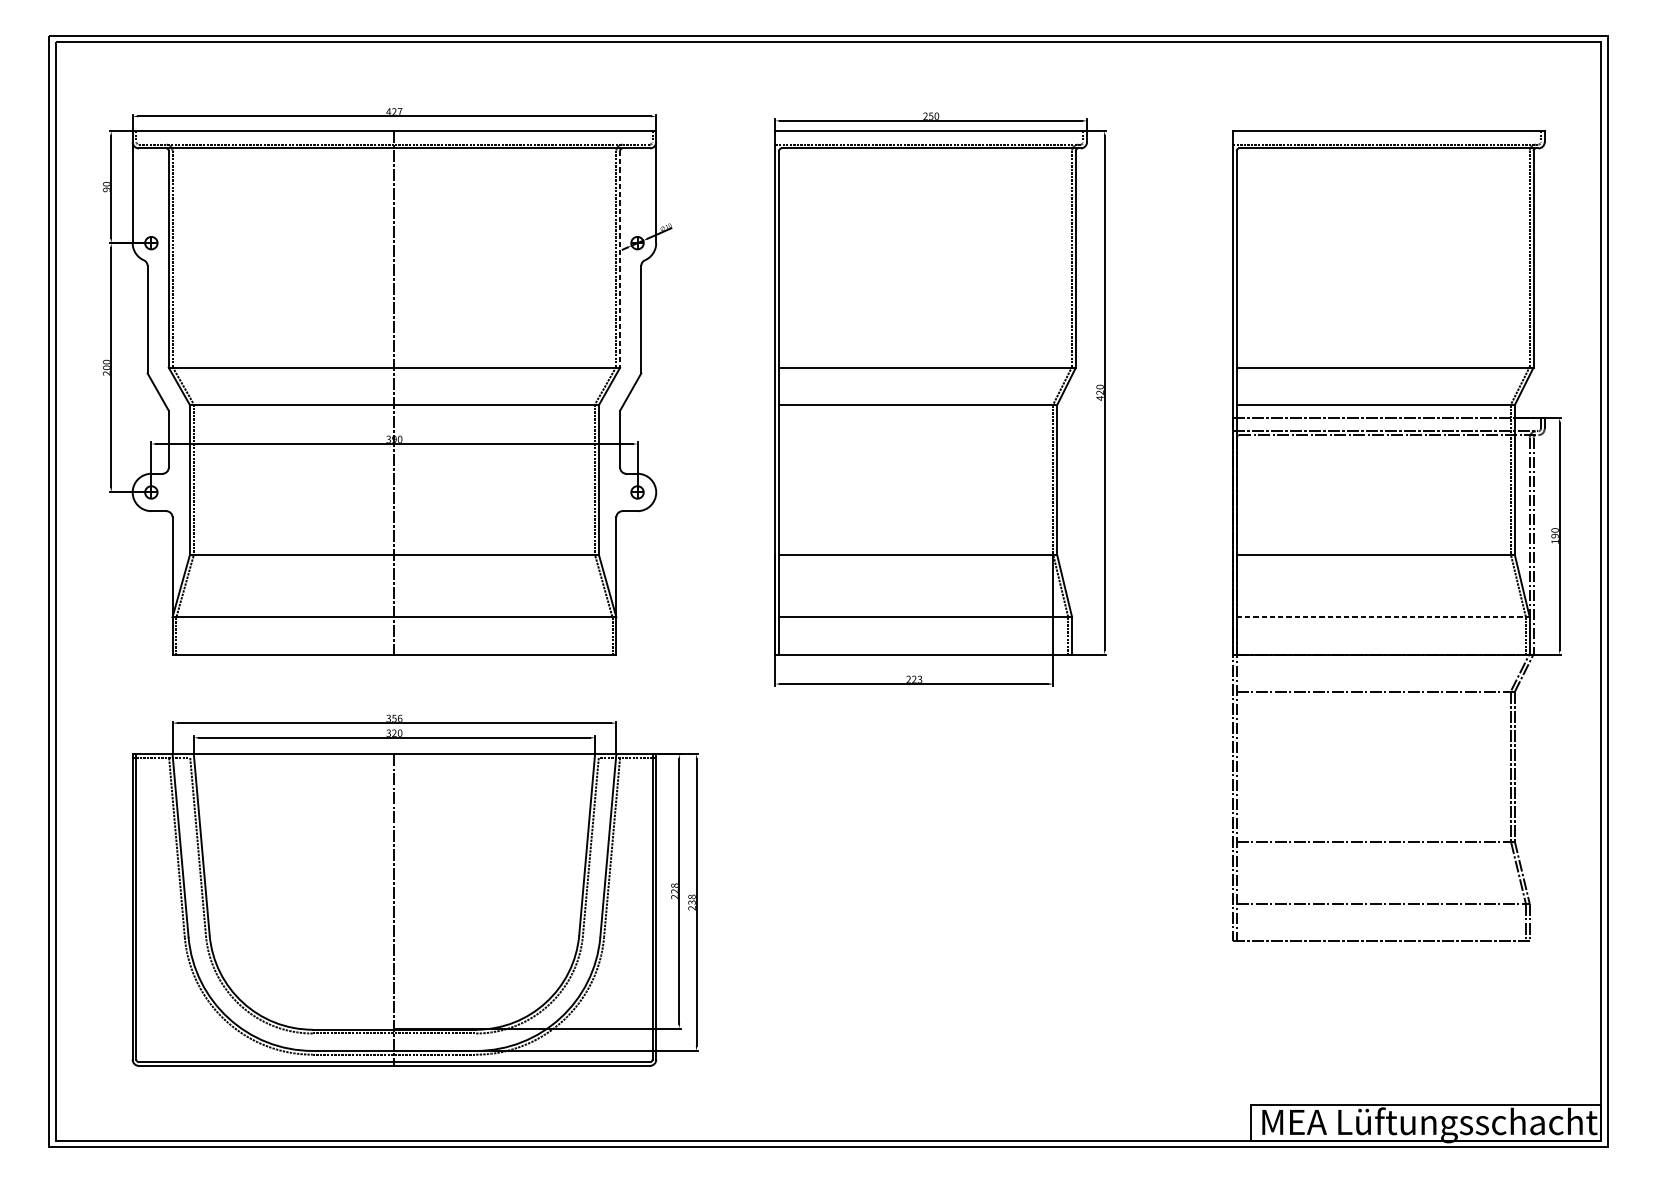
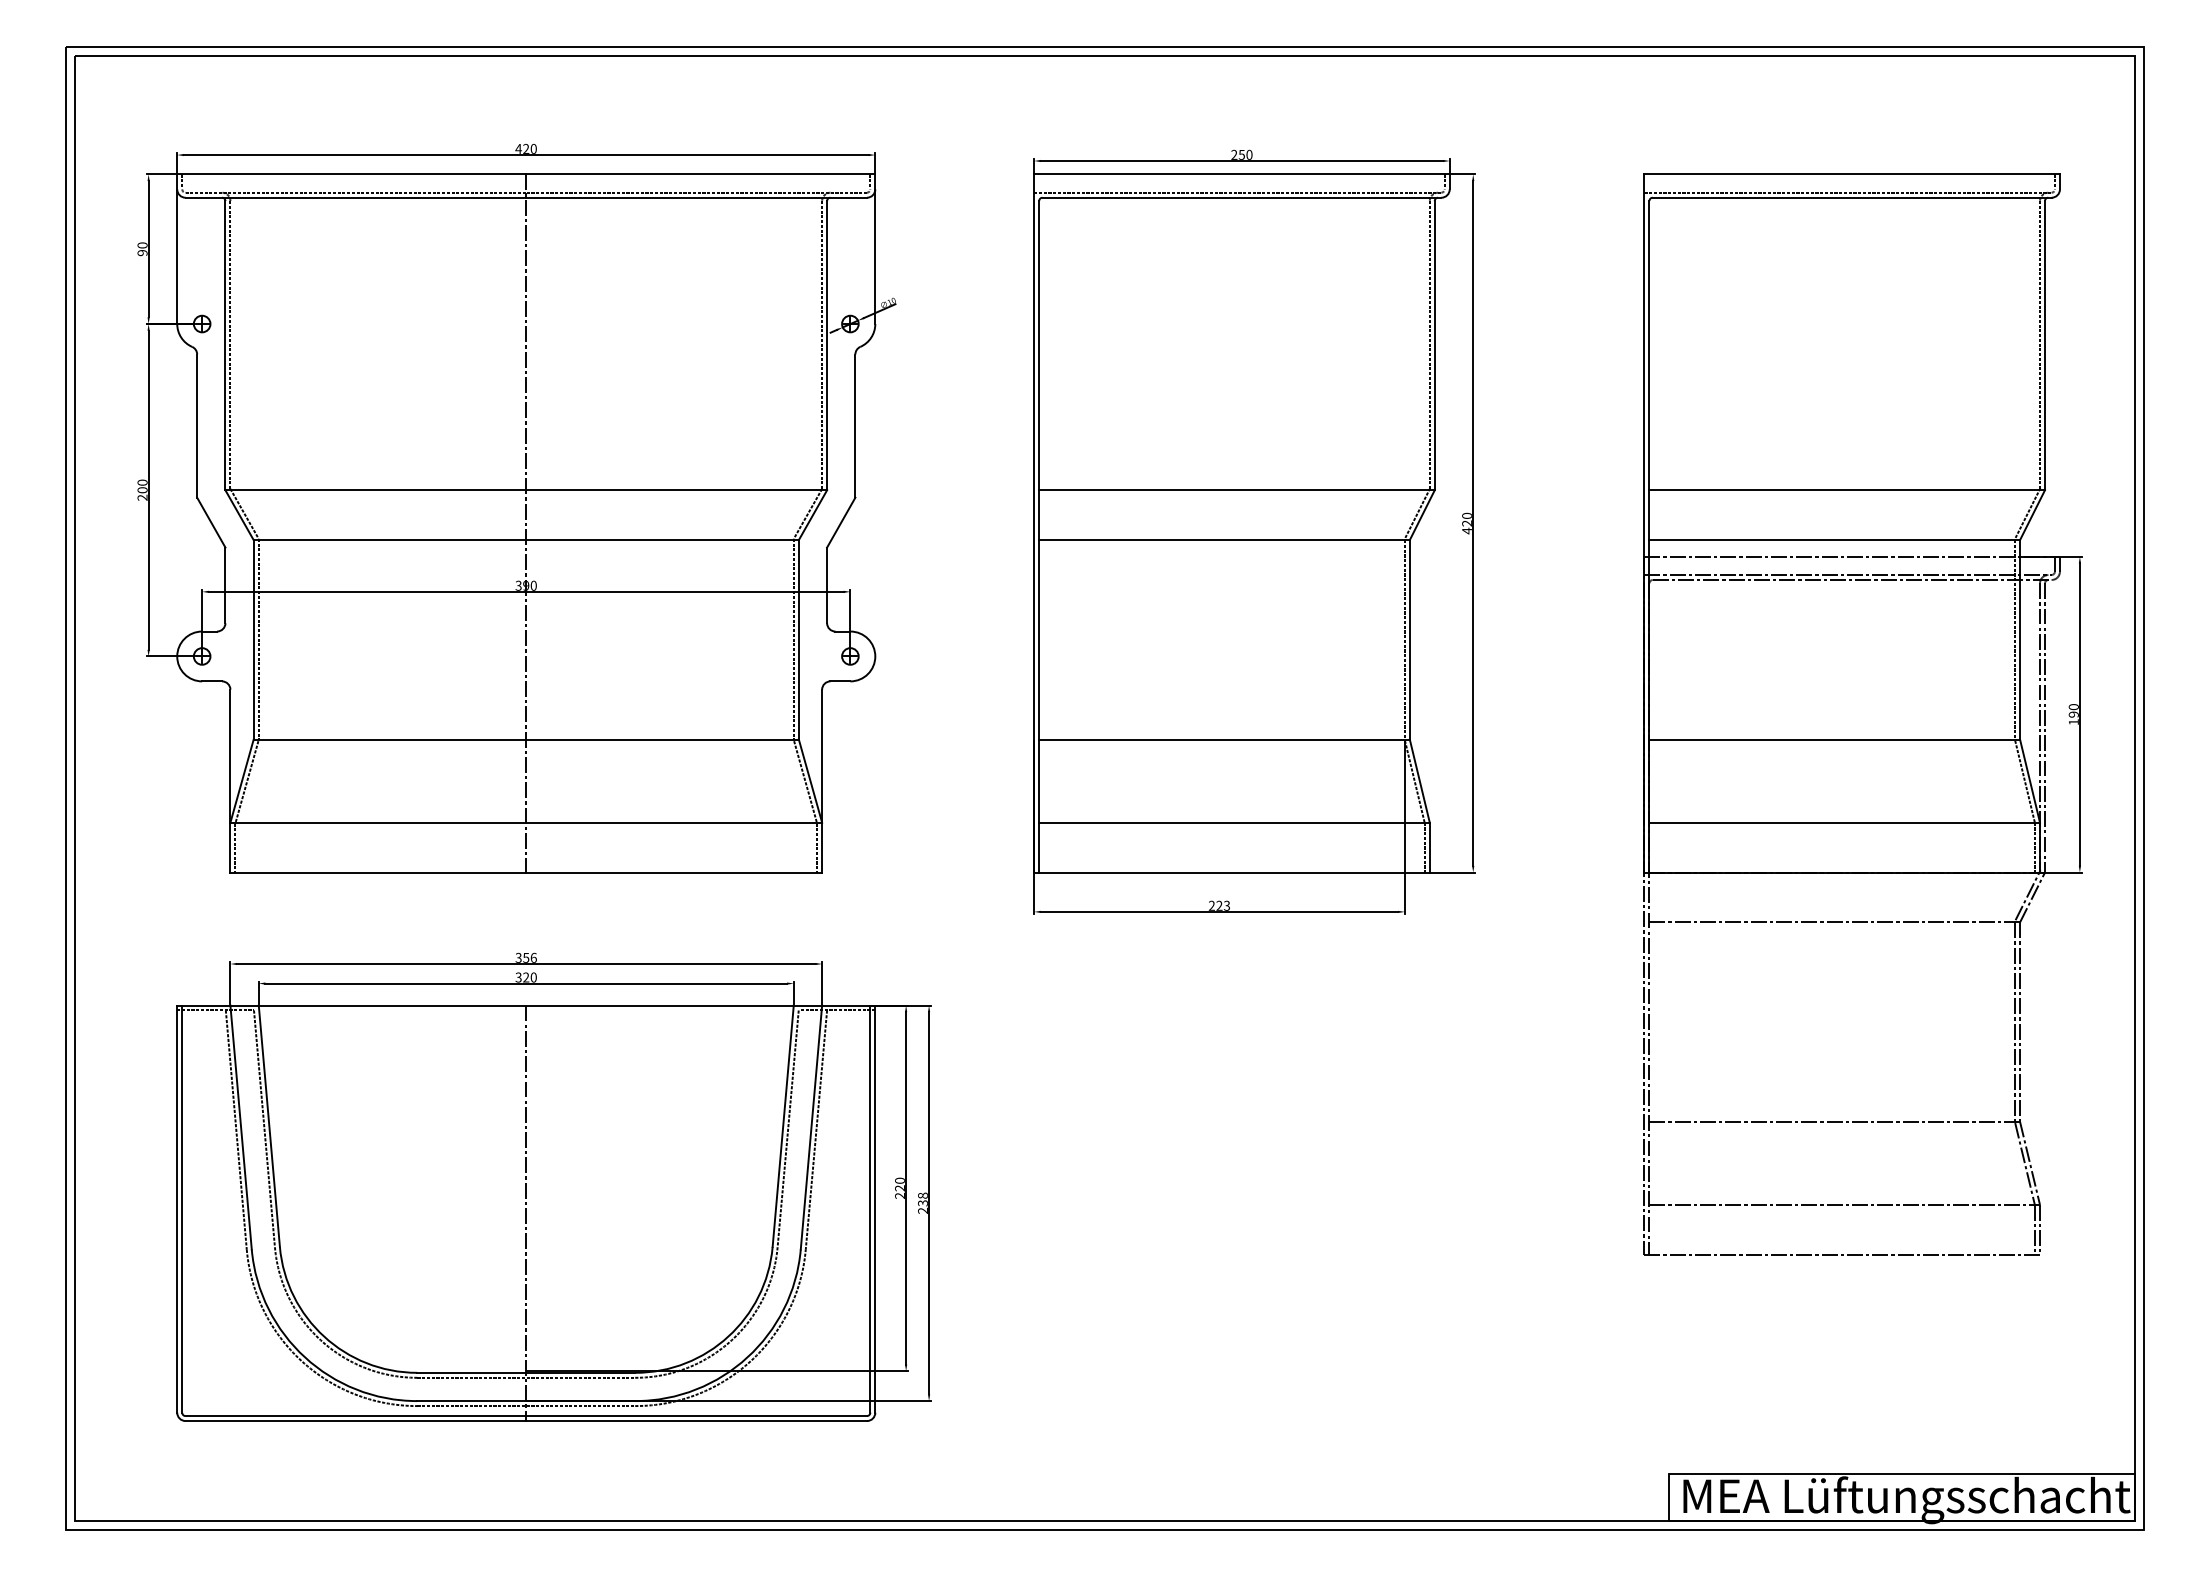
text: (399, 111) -> (533, 148), 427 -> 420
line: (620, 259) -> (827, 345), dashed -> solid
line: (1383, 617) -> (1845, 822), dashed -> solid
text: (675, 885) -> (900, 1180), 228 -> 220

